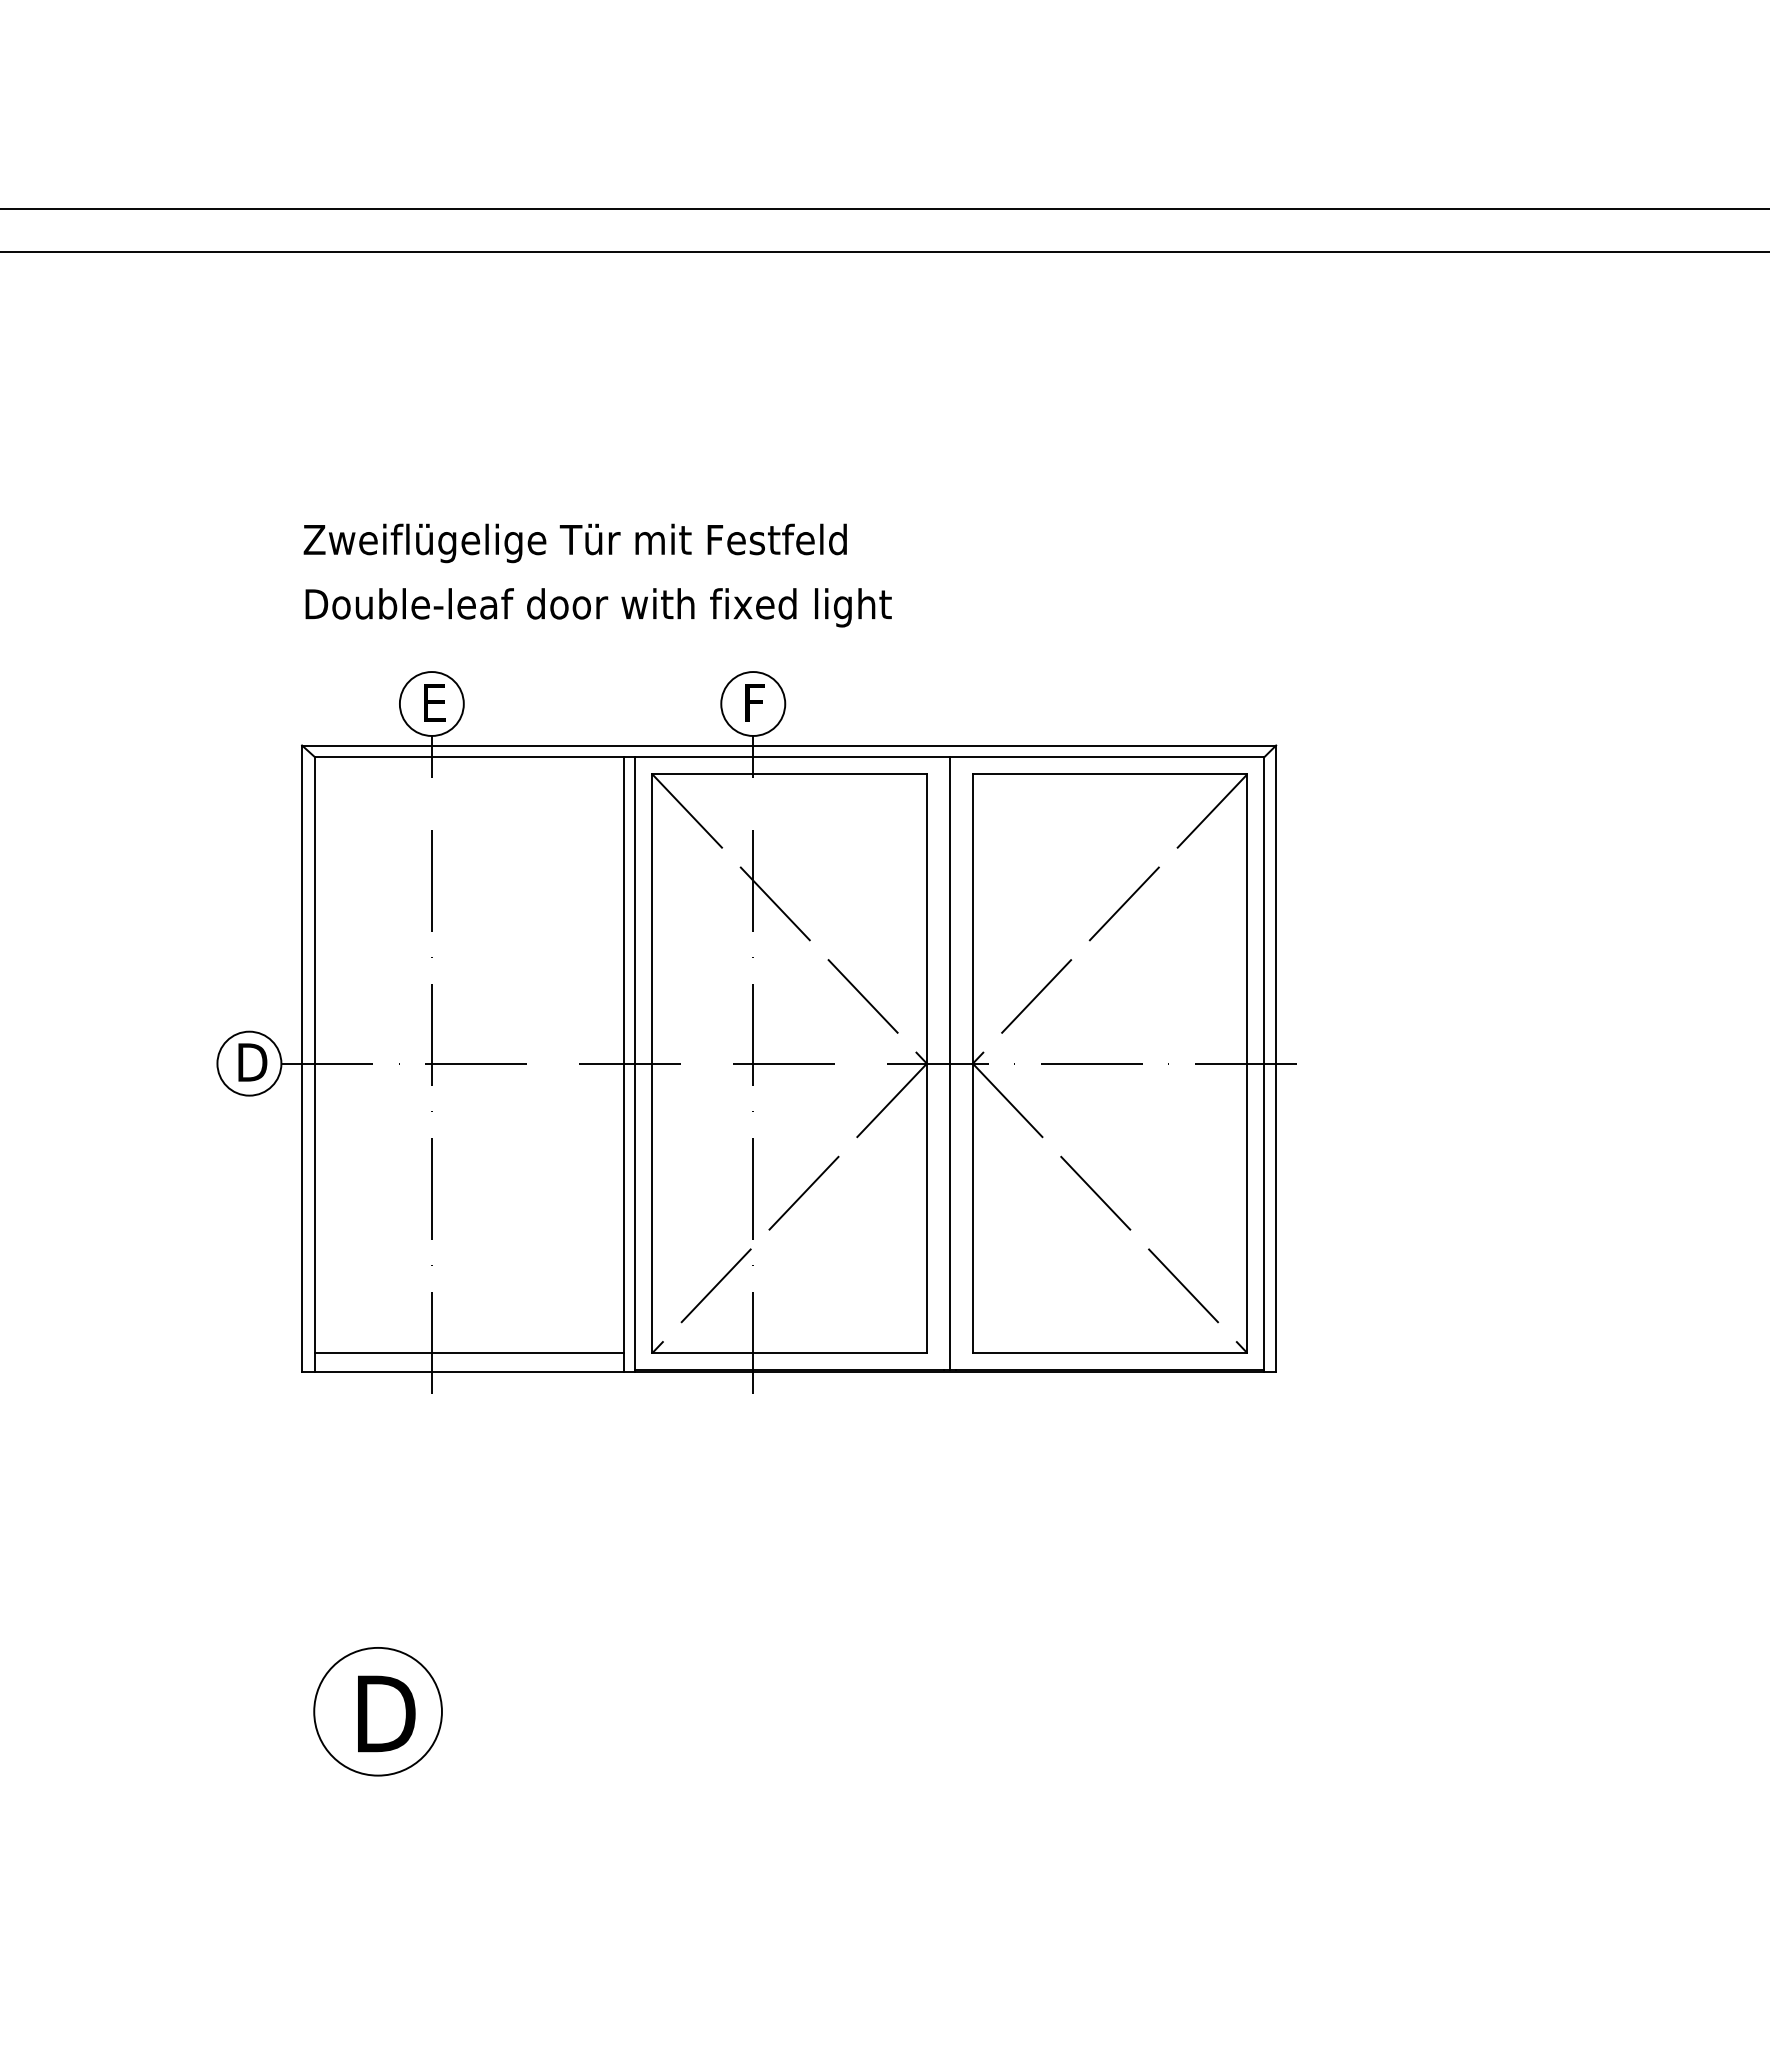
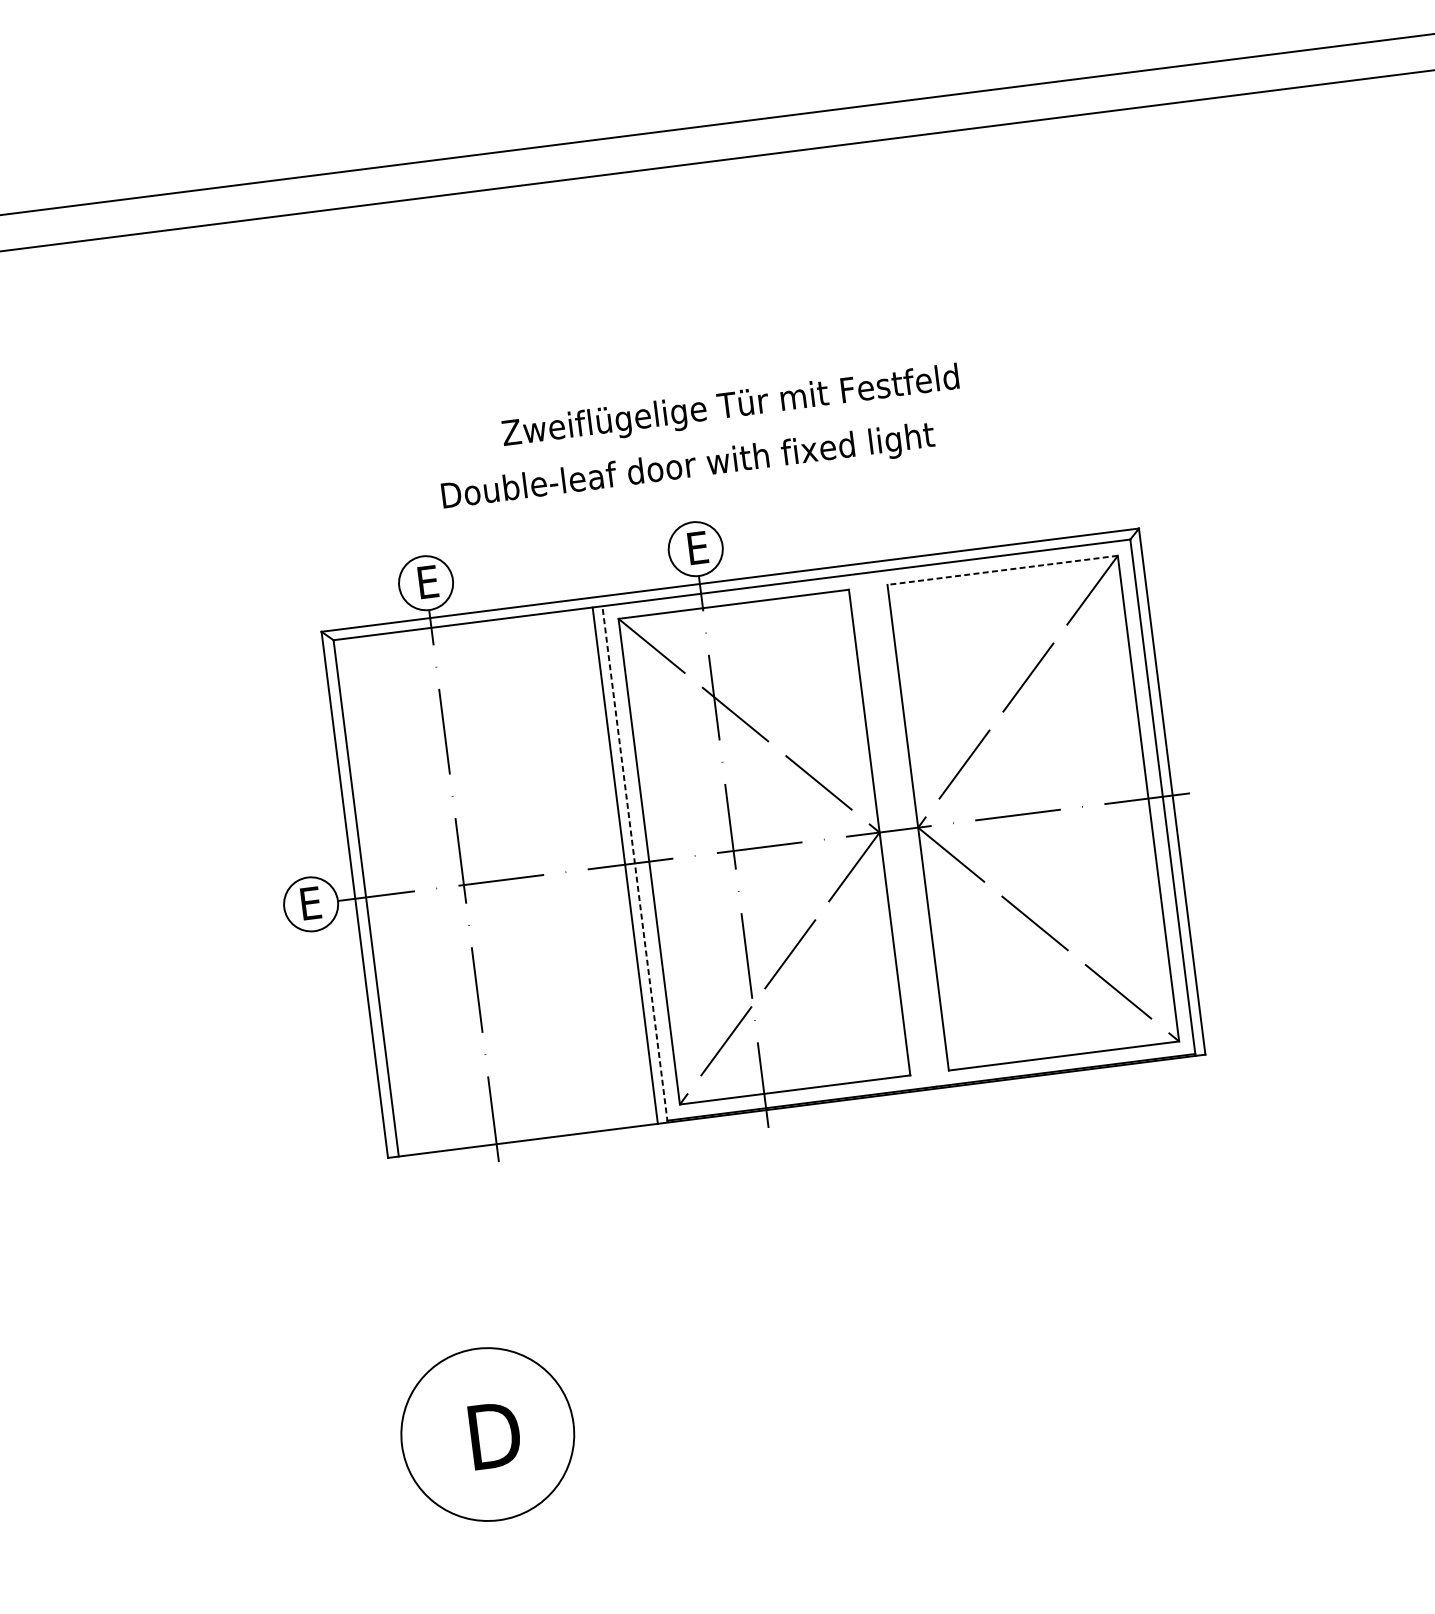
text: (574, 543) -> (730, 407), moved
text: (598, 607) -> (688, 467), moved
text: (758, 702) -> (700, 547), F -> E
line: (1109, 774) -> (1002, 570), solid -> dashed
text: (252, 1062) -> (313, 903), D -> E
line: (949, 1063) -> (898, 830), removed
line: (635, 1064) -> (635, 864), solid -> dashed
line: (468, 1353) -> (525, 1124), removed
circle: (377, 1711) -> (487, 1434), size x1.6

